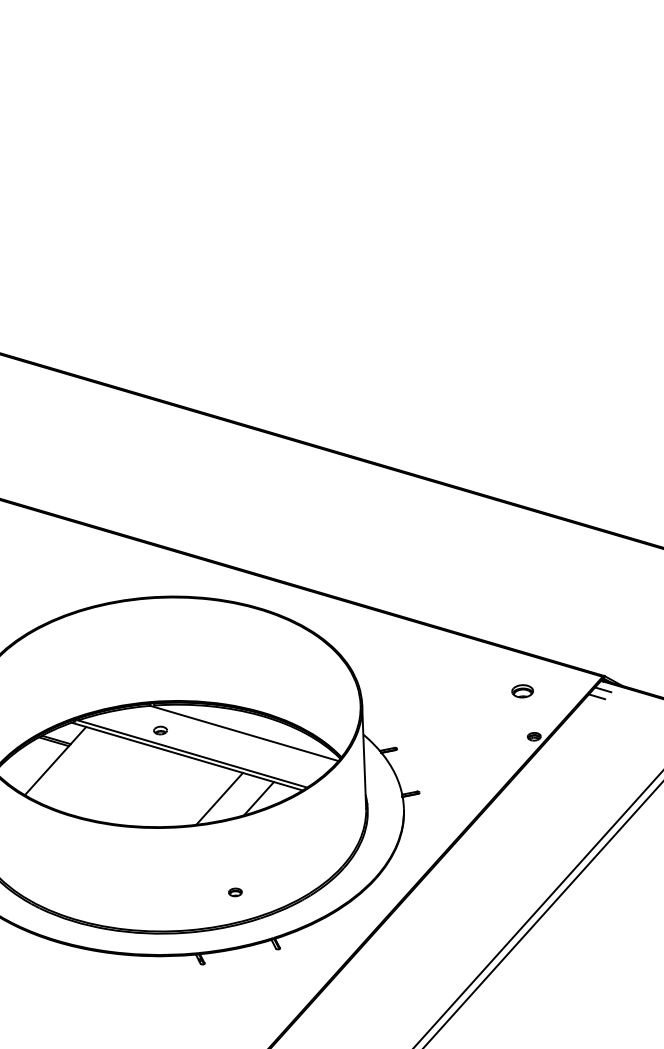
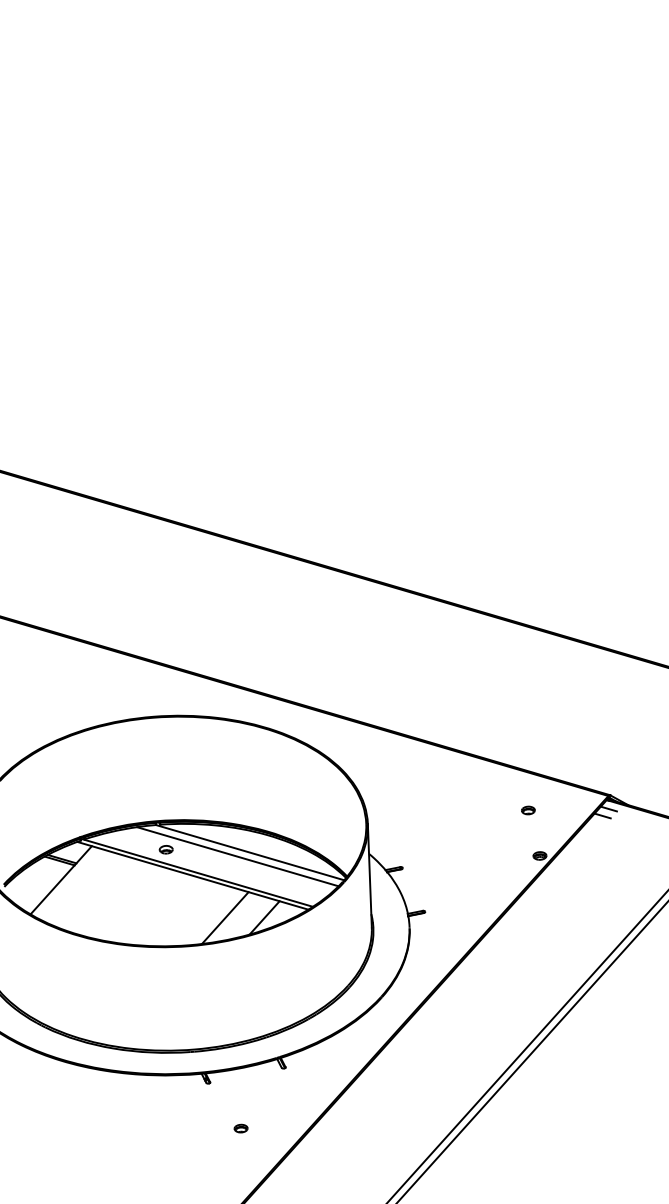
part: (522, 691) -> (528, 810), size x0.62
line: (231, 737) -> (237, 856), added
part: (234, 892) -> (240, 1128), moved

